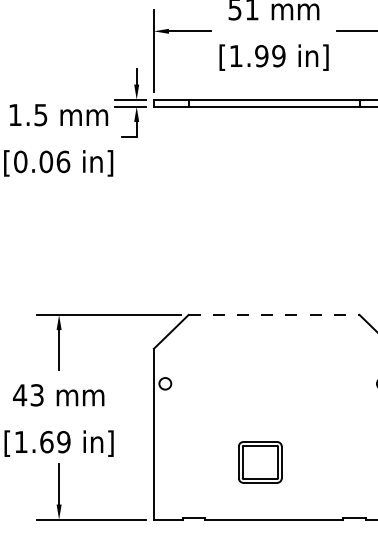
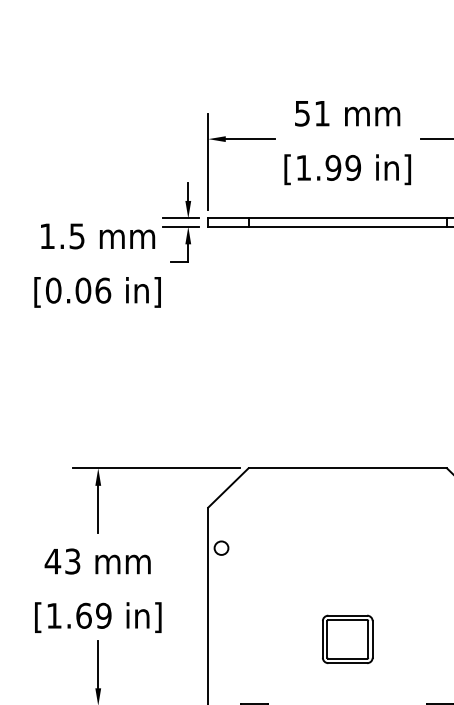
line: (274, 315) -> (348, 468), dashed -> solid
part: (260, 461) -> (347, 638), moved

